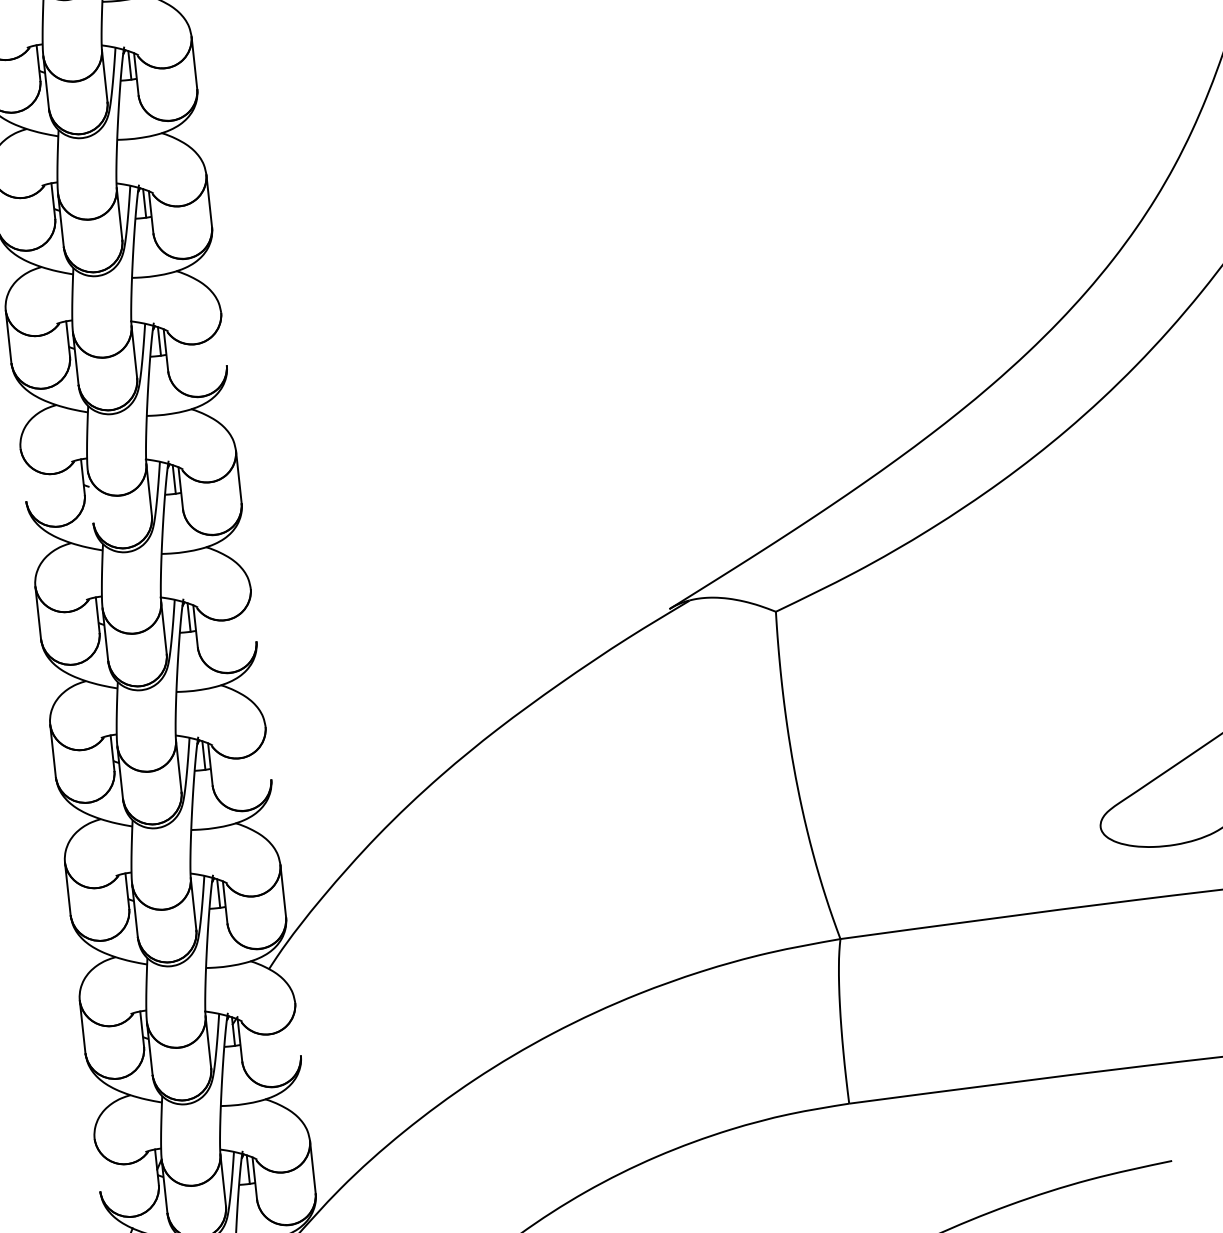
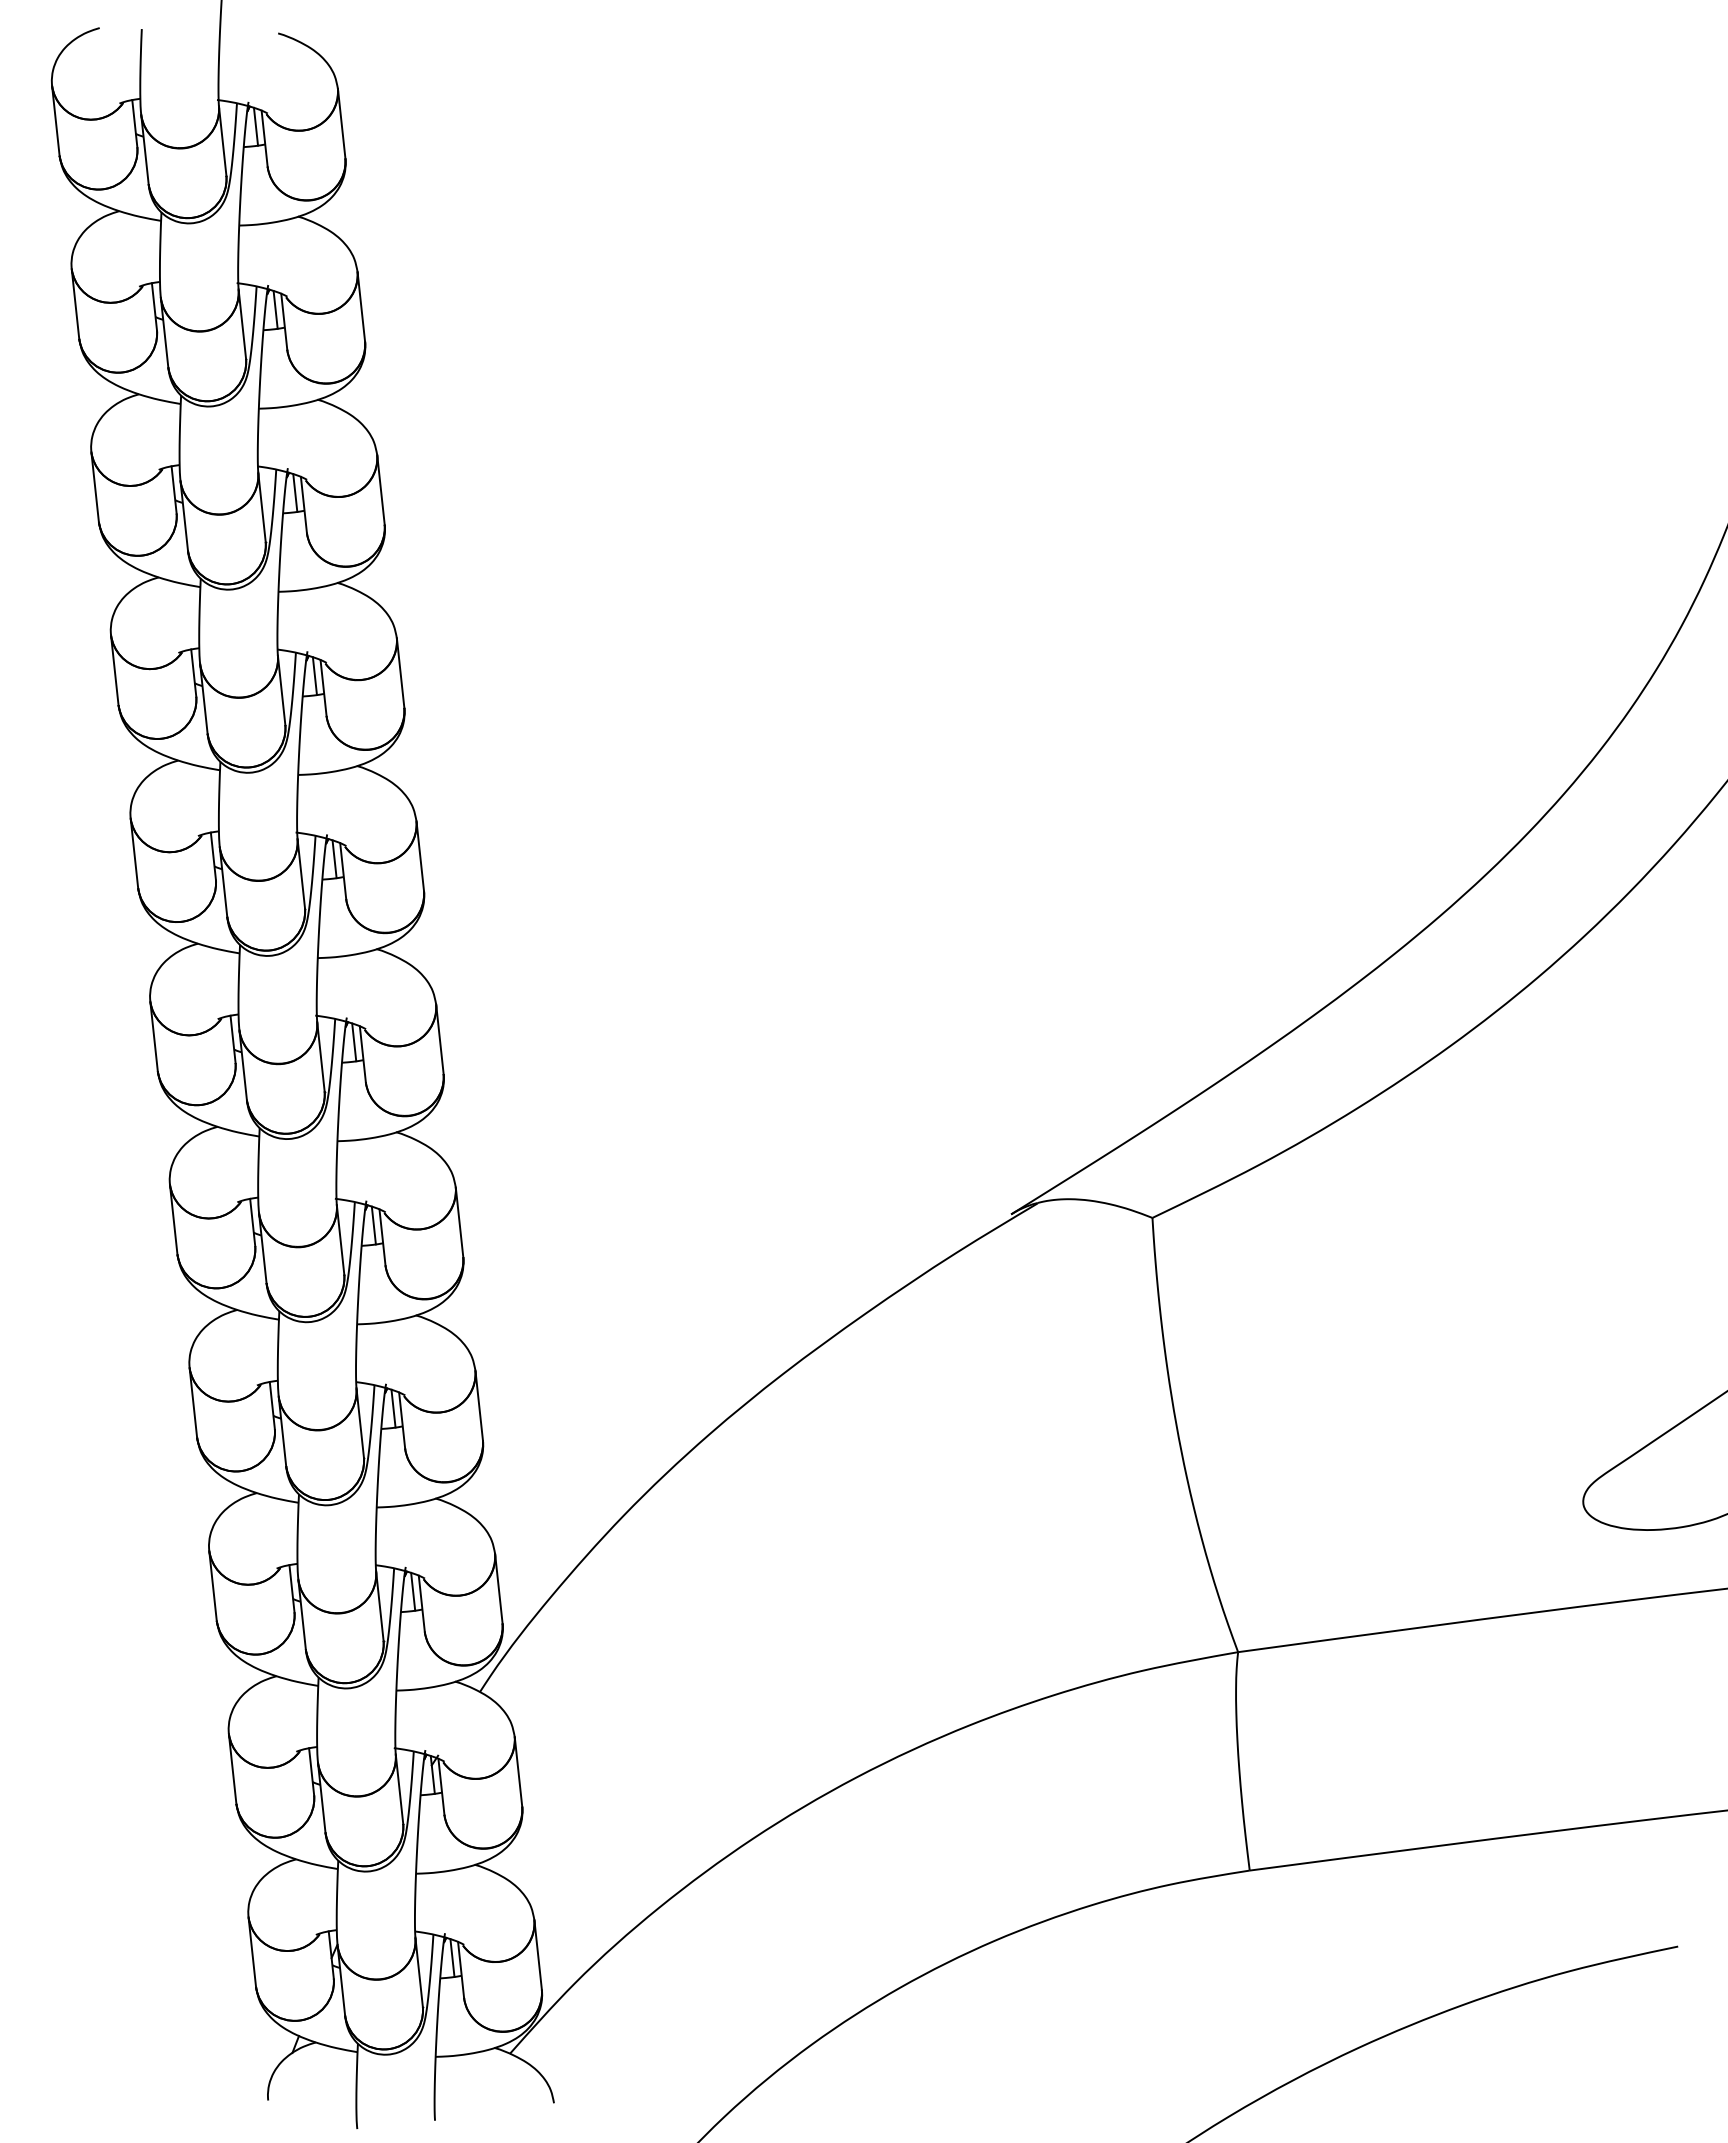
line: (224, 338) -> (420, 855), added
line: (22, 475) -> (153, 1036), added
line: (90, 496) -> (242, 1064), added
line: (253, 615) -> (459, 1222), added
line: (267, 753) -> (478, 1405), added
line: (298, 1029) -> (518, 1771), added
line: (97, 1165) -> (252, 1952), added

